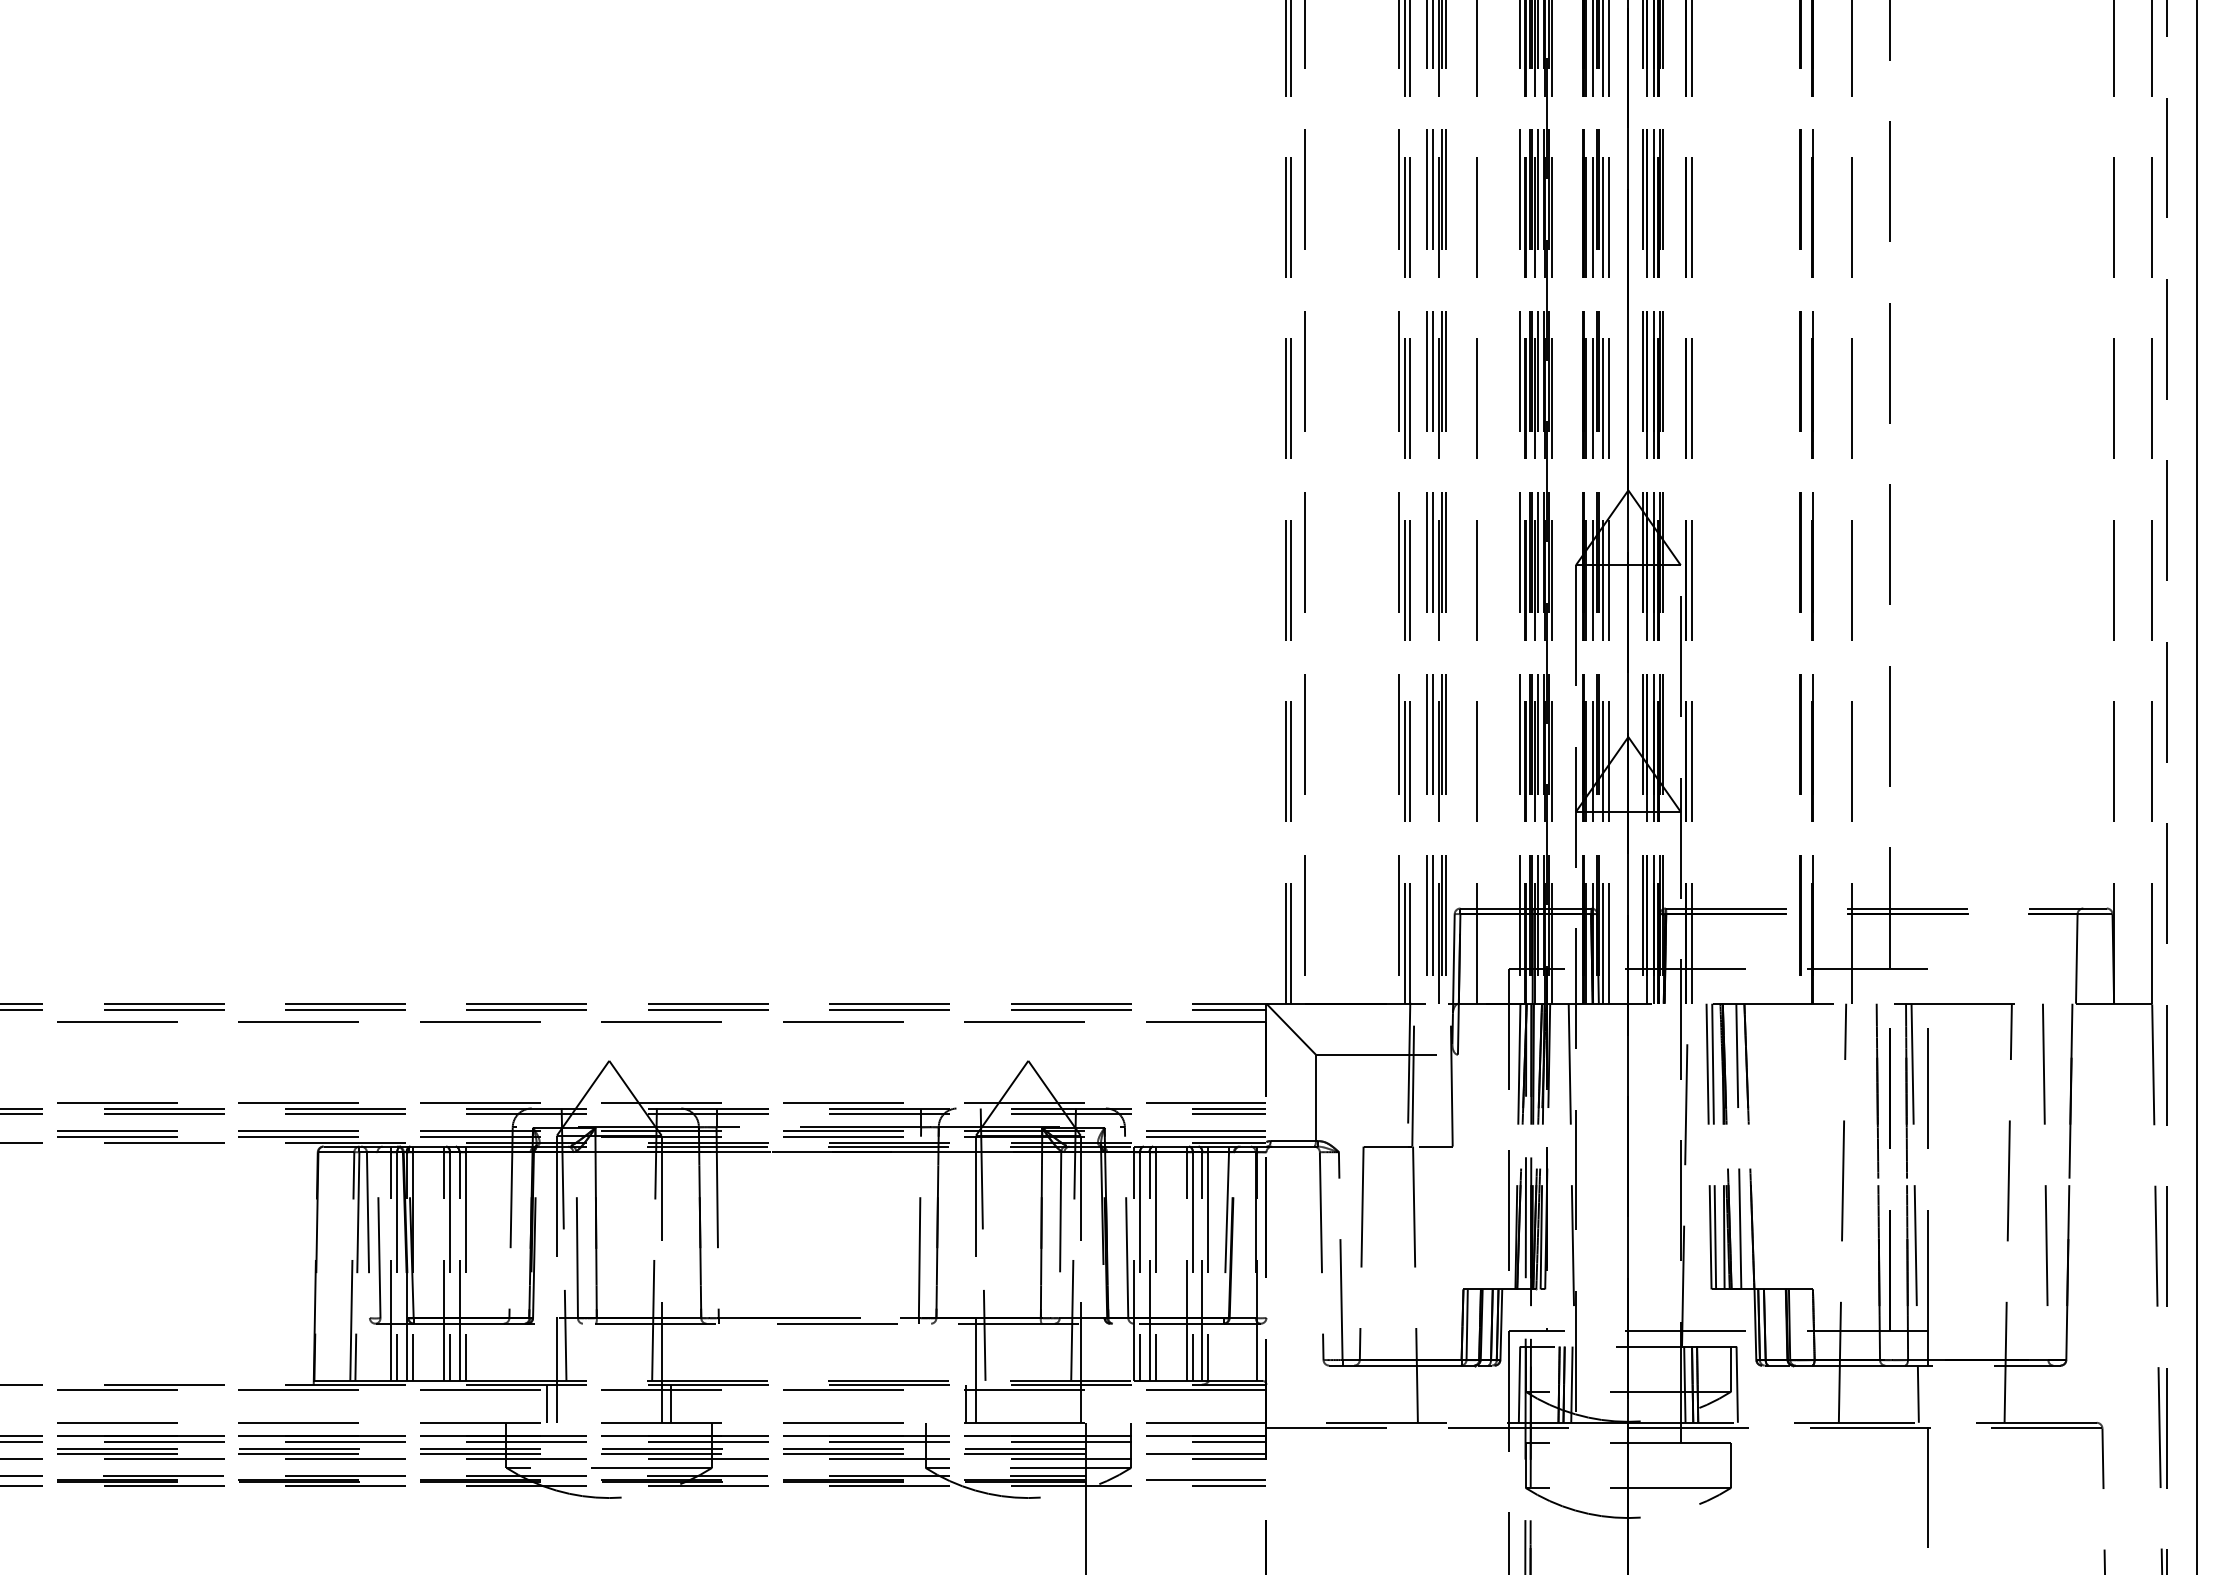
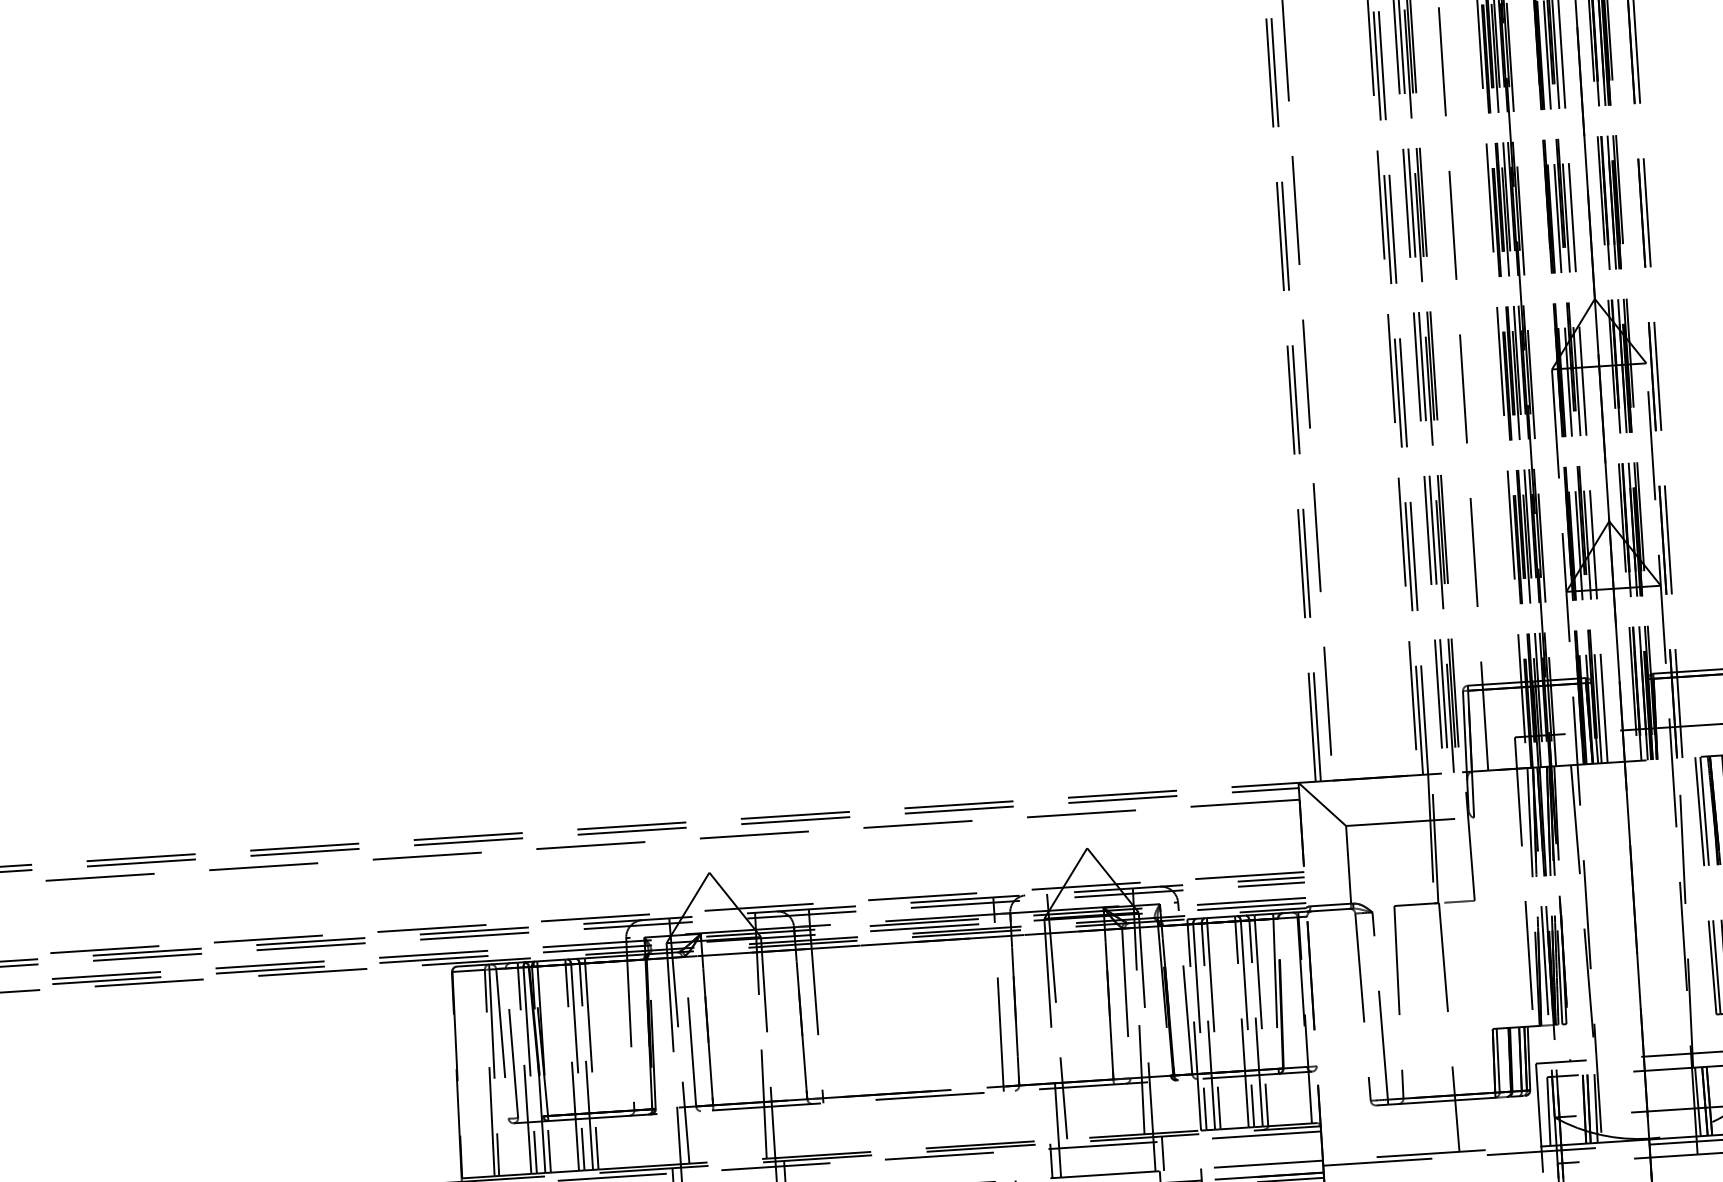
line: (1090, 1403) -> (1163, 1153), added

